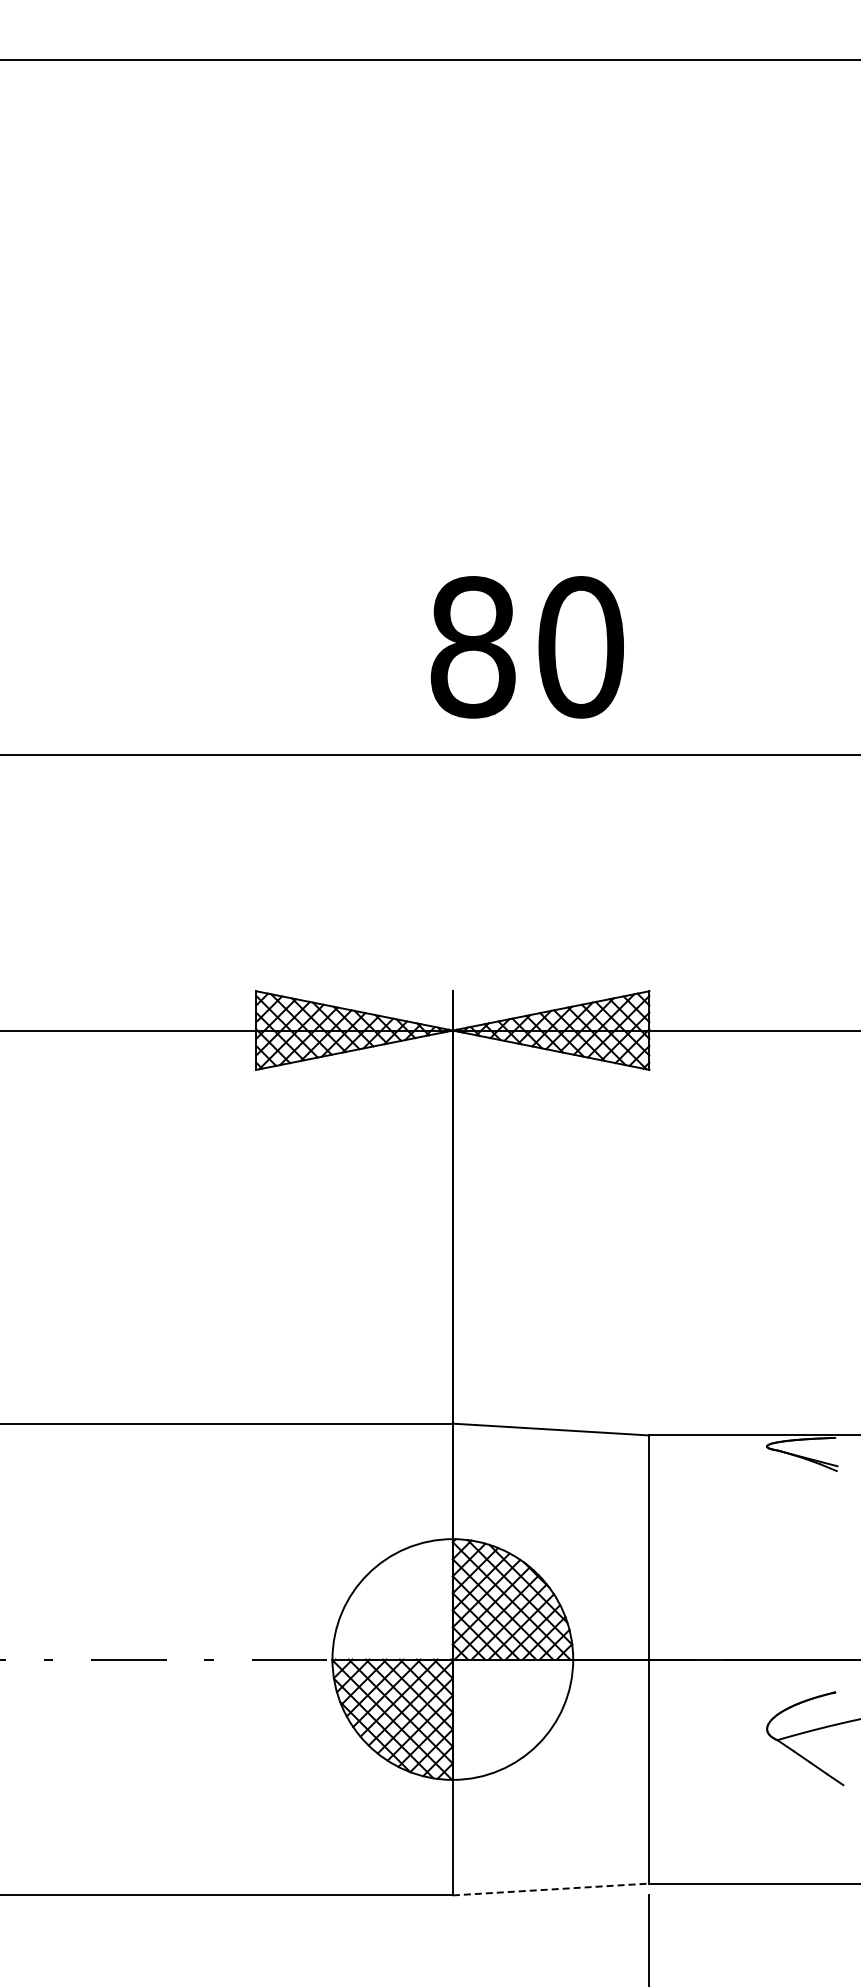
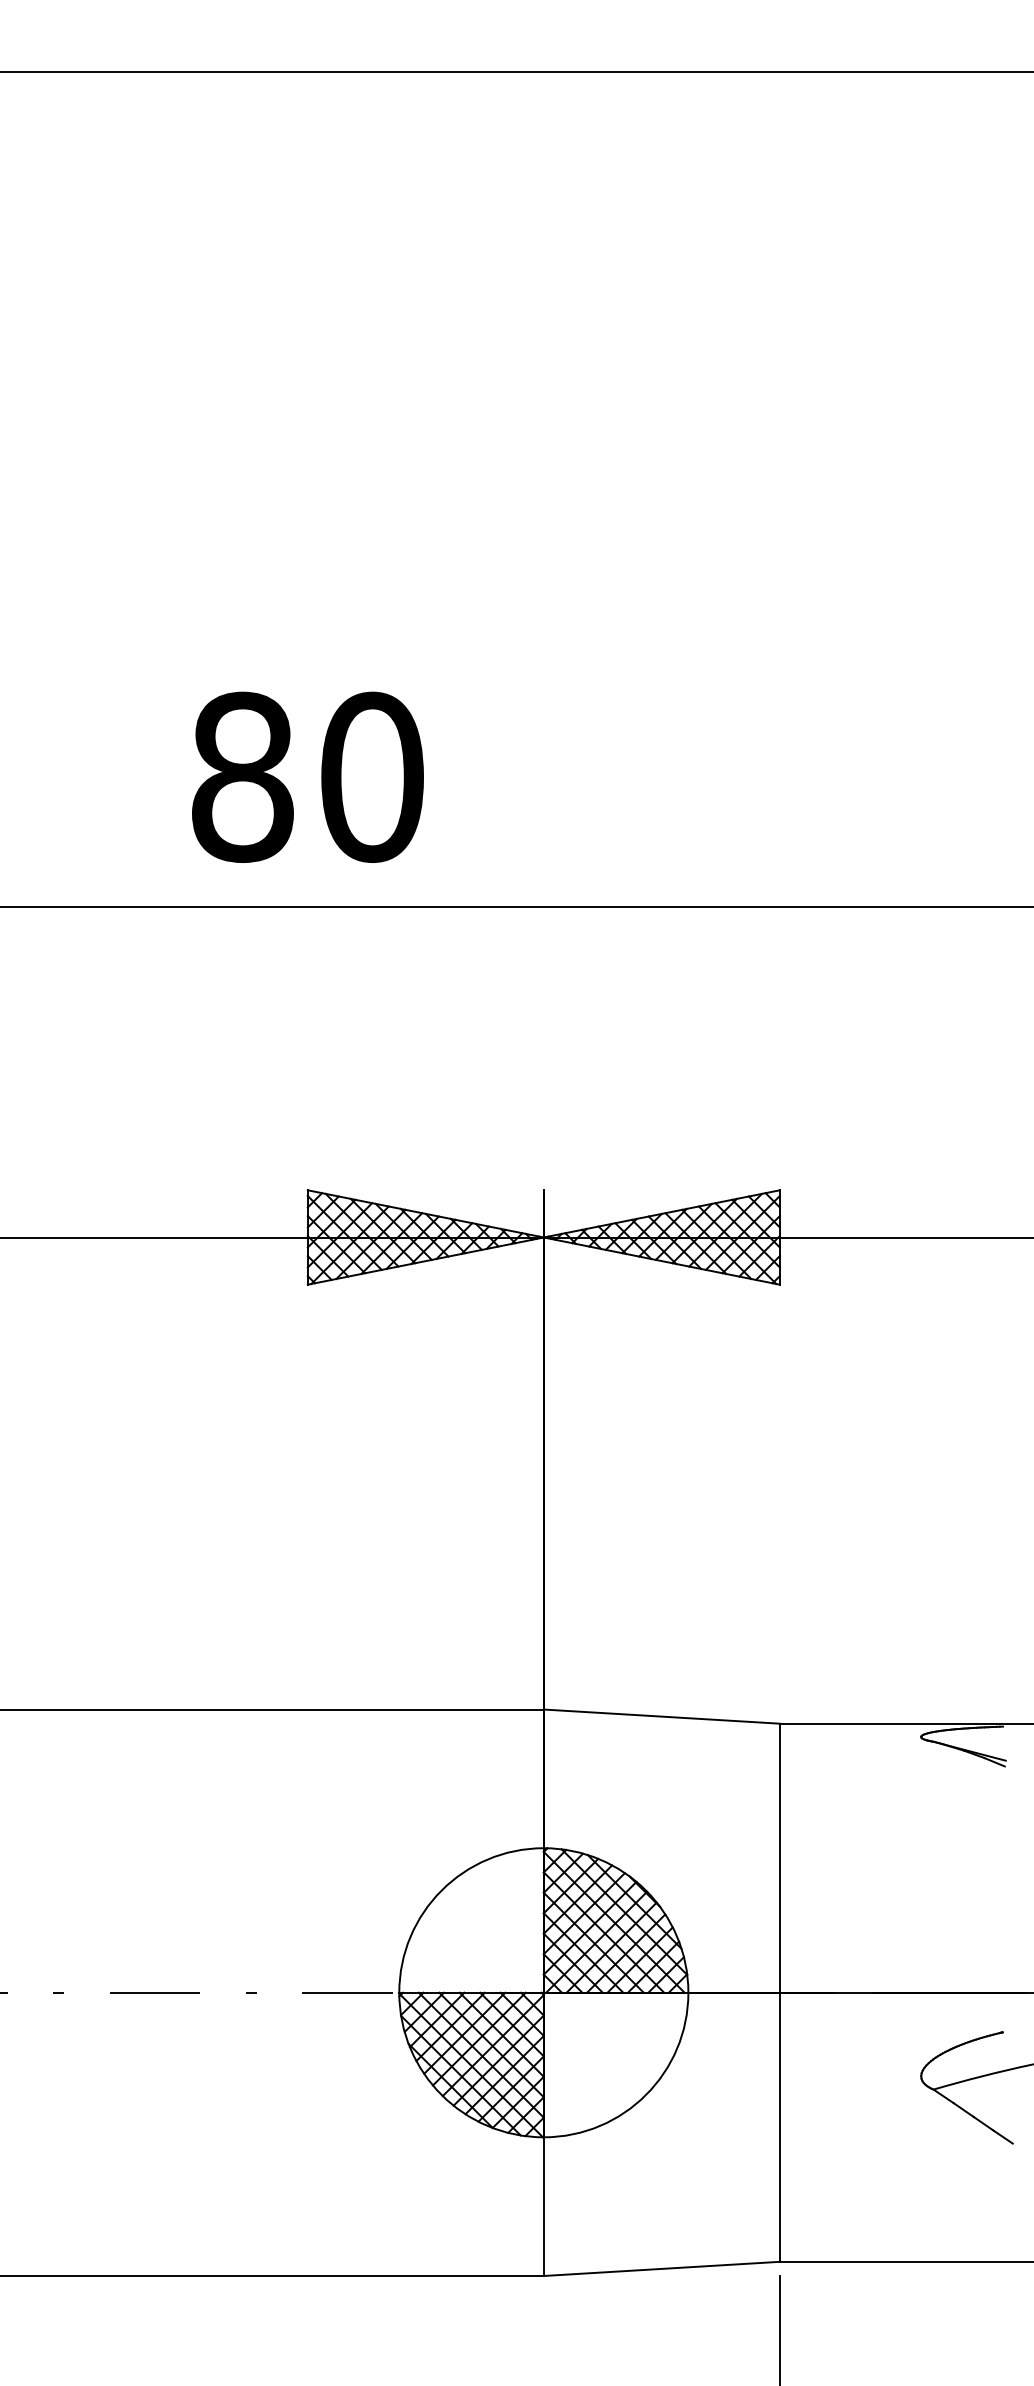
text: (526, 647) -> (306, 777), moved
line: (551, 1889) -> (662, 2268), dashed -> solid

